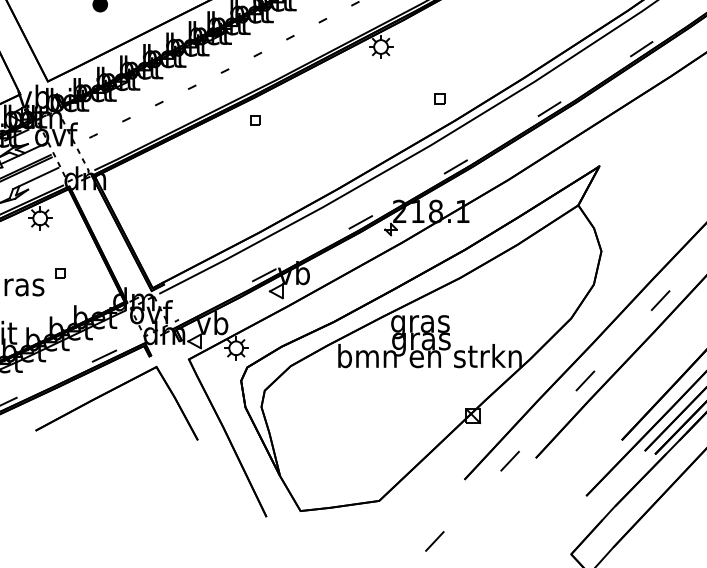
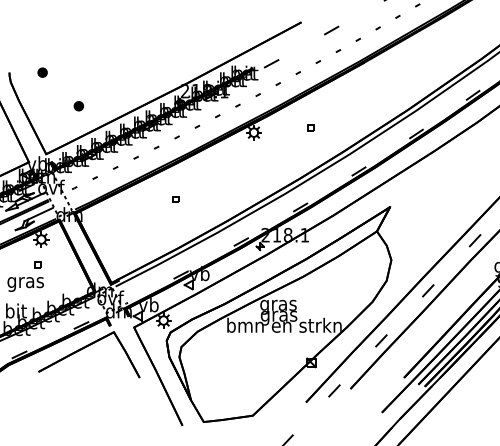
part: (439, 98) -> (310, 127), moved
part: (255, 120) -> (175, 199), moved
part: (59, 272) -> (37, 264), moved

